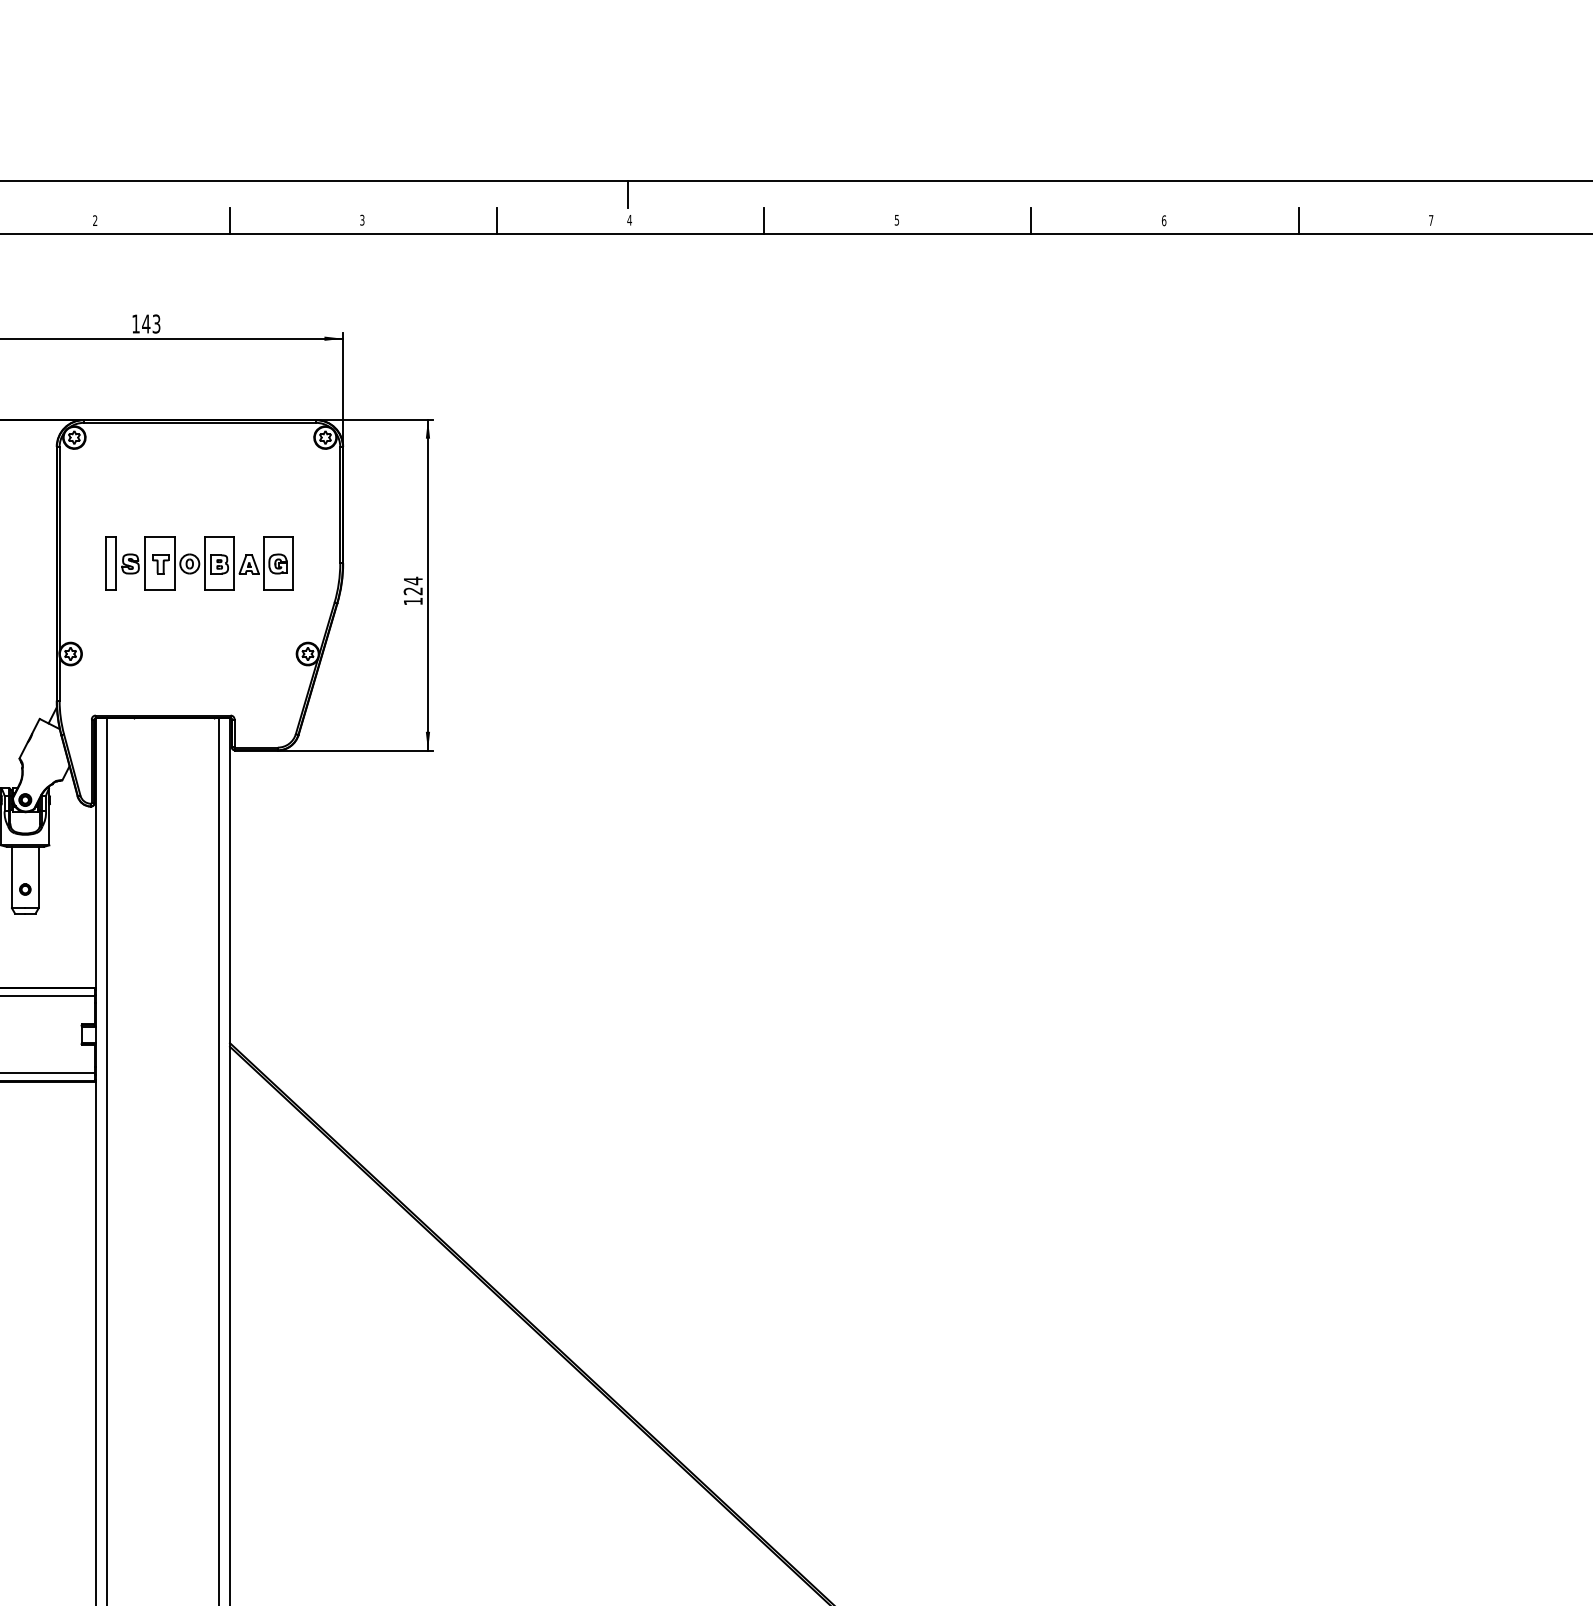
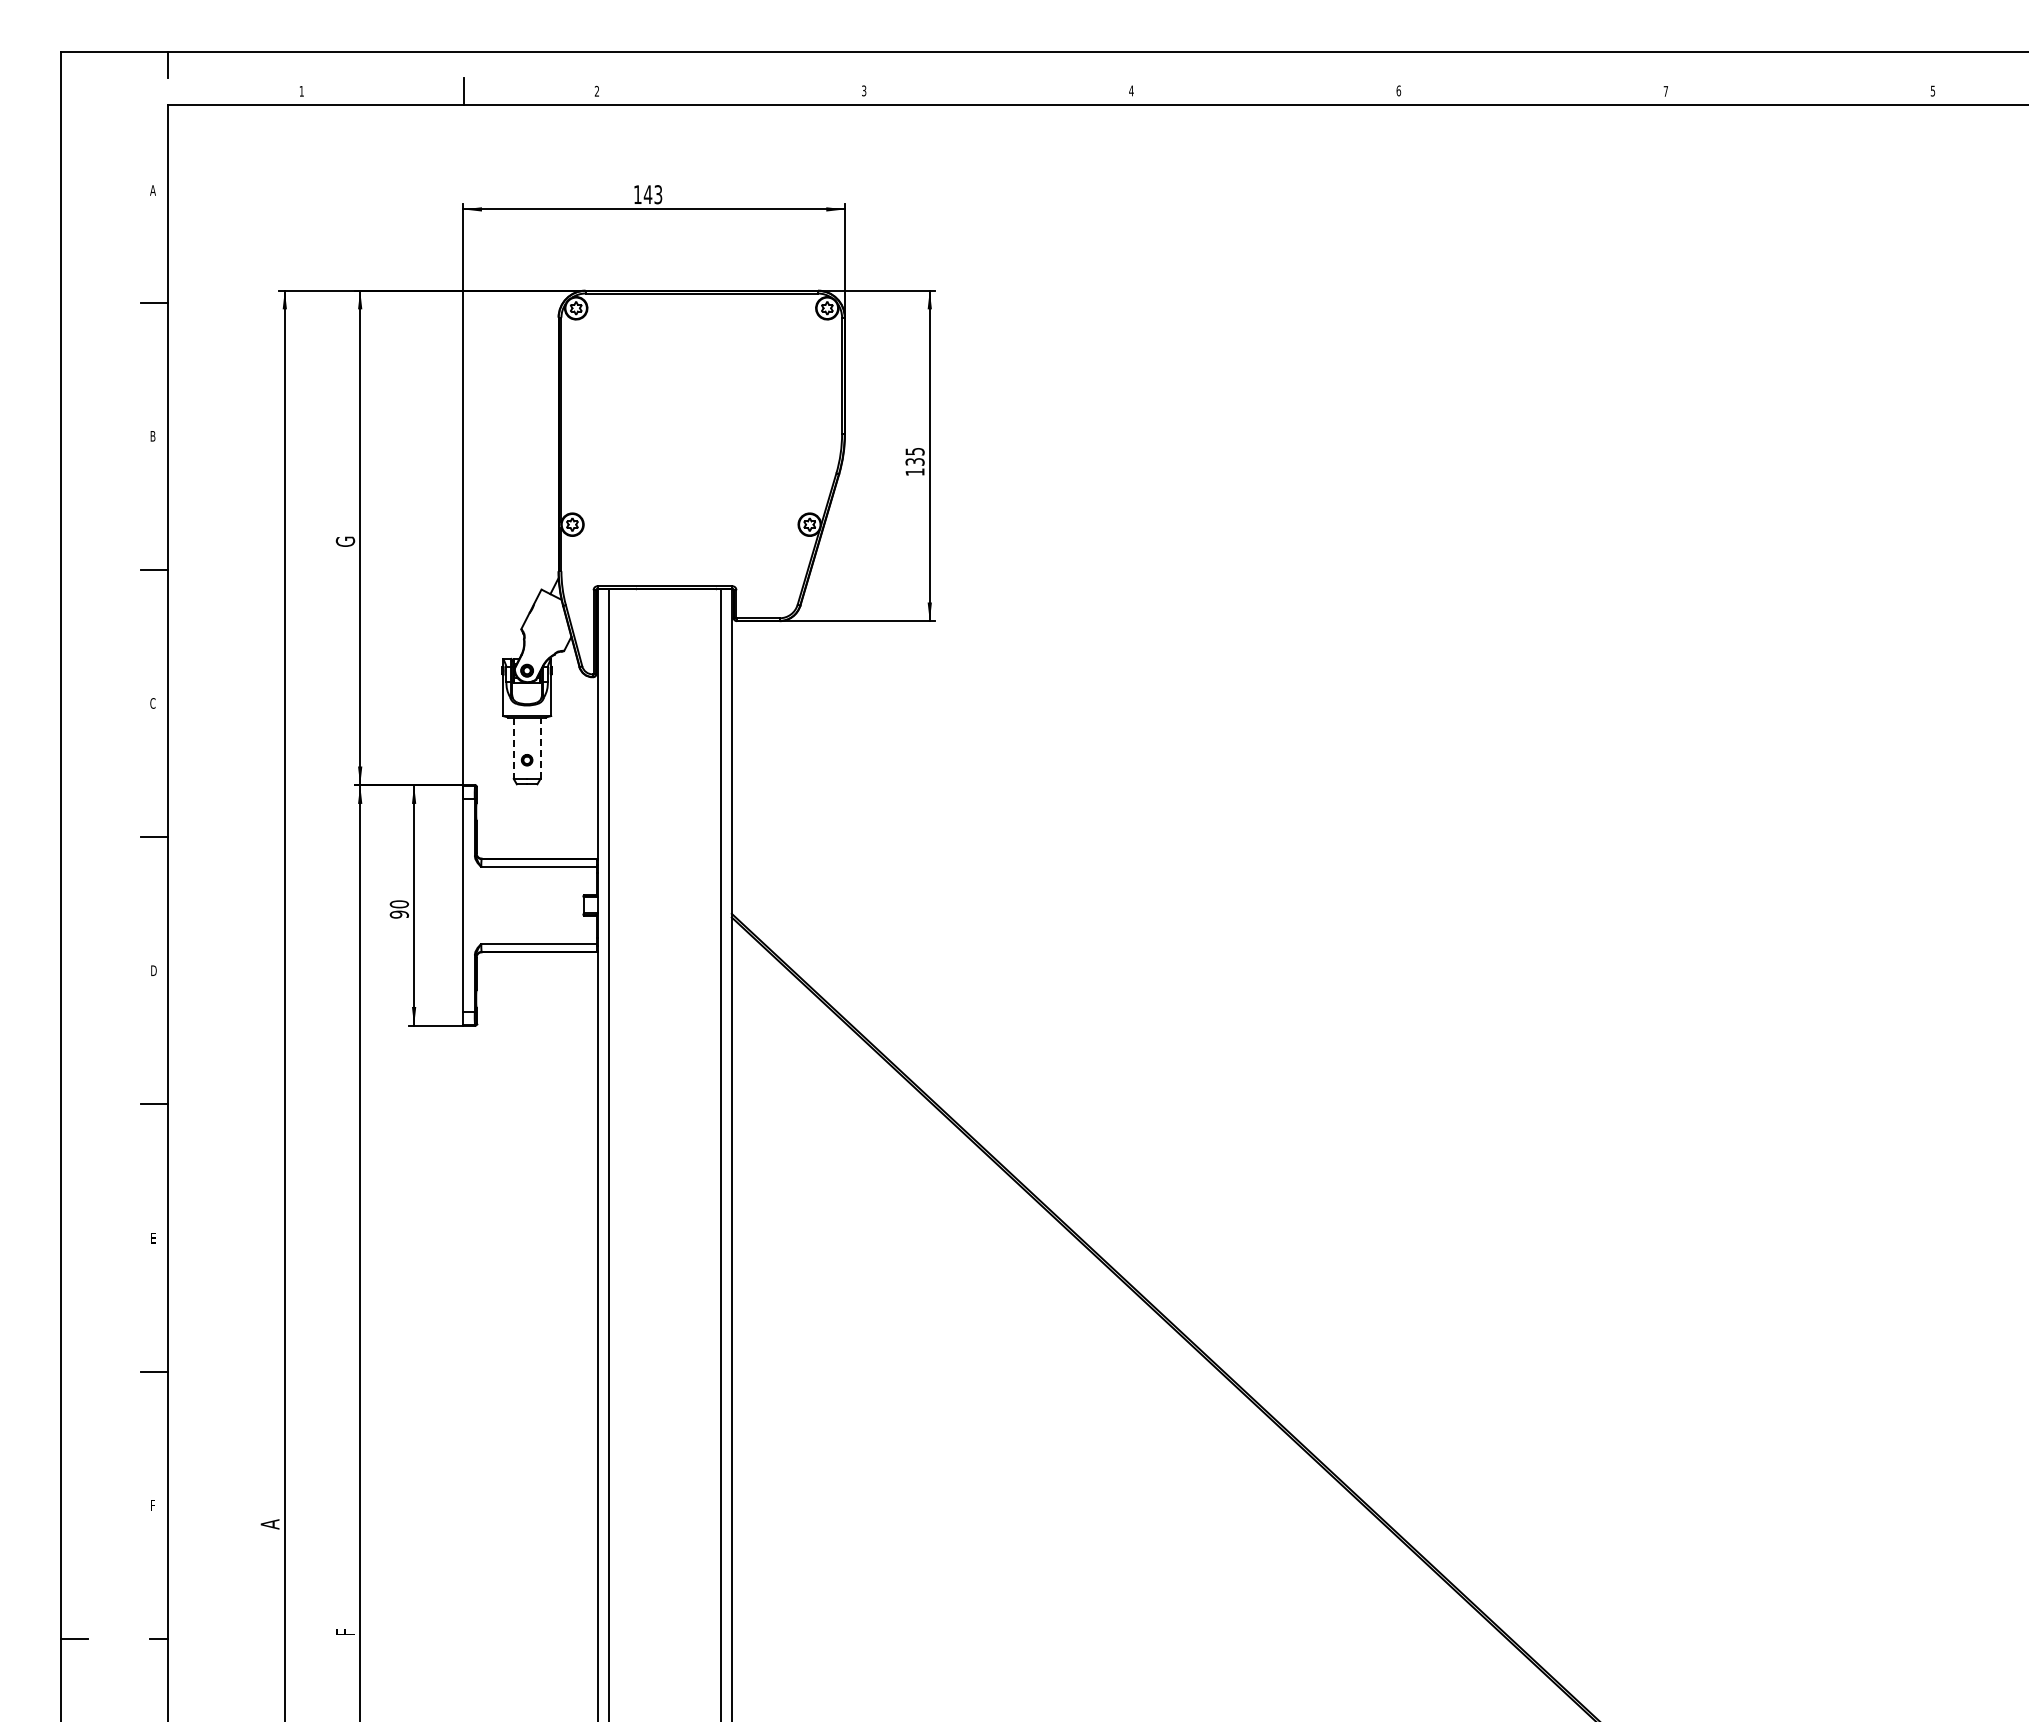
line: (627, 193) -> (1129, 64), removed
text: (896, 219) -> (1398, 90), 5 -> 6
line: (229, 220) -> (731, 91), removed
line: (496, 220) -> (998, 91), removed
line: (763, 220) -> (1265, 91), removed
line: (1031, 220) -> (1533, 91), removed
text: (1163, 220) -> (1665, 91), 6 -> 7
line: (1298, 220) -> (1800, 91), removed
text: (1430, 220) -> (1932, 91), 7 -> 5
part: (199, 562) -> (701, 433), removed
text: (412, 585) -> (914, 456), 124 -> 135
line: (11, 877) -> (513, 748), solid -> dashed
line: (38, 877) -> (540, 748), solid -> dashed

